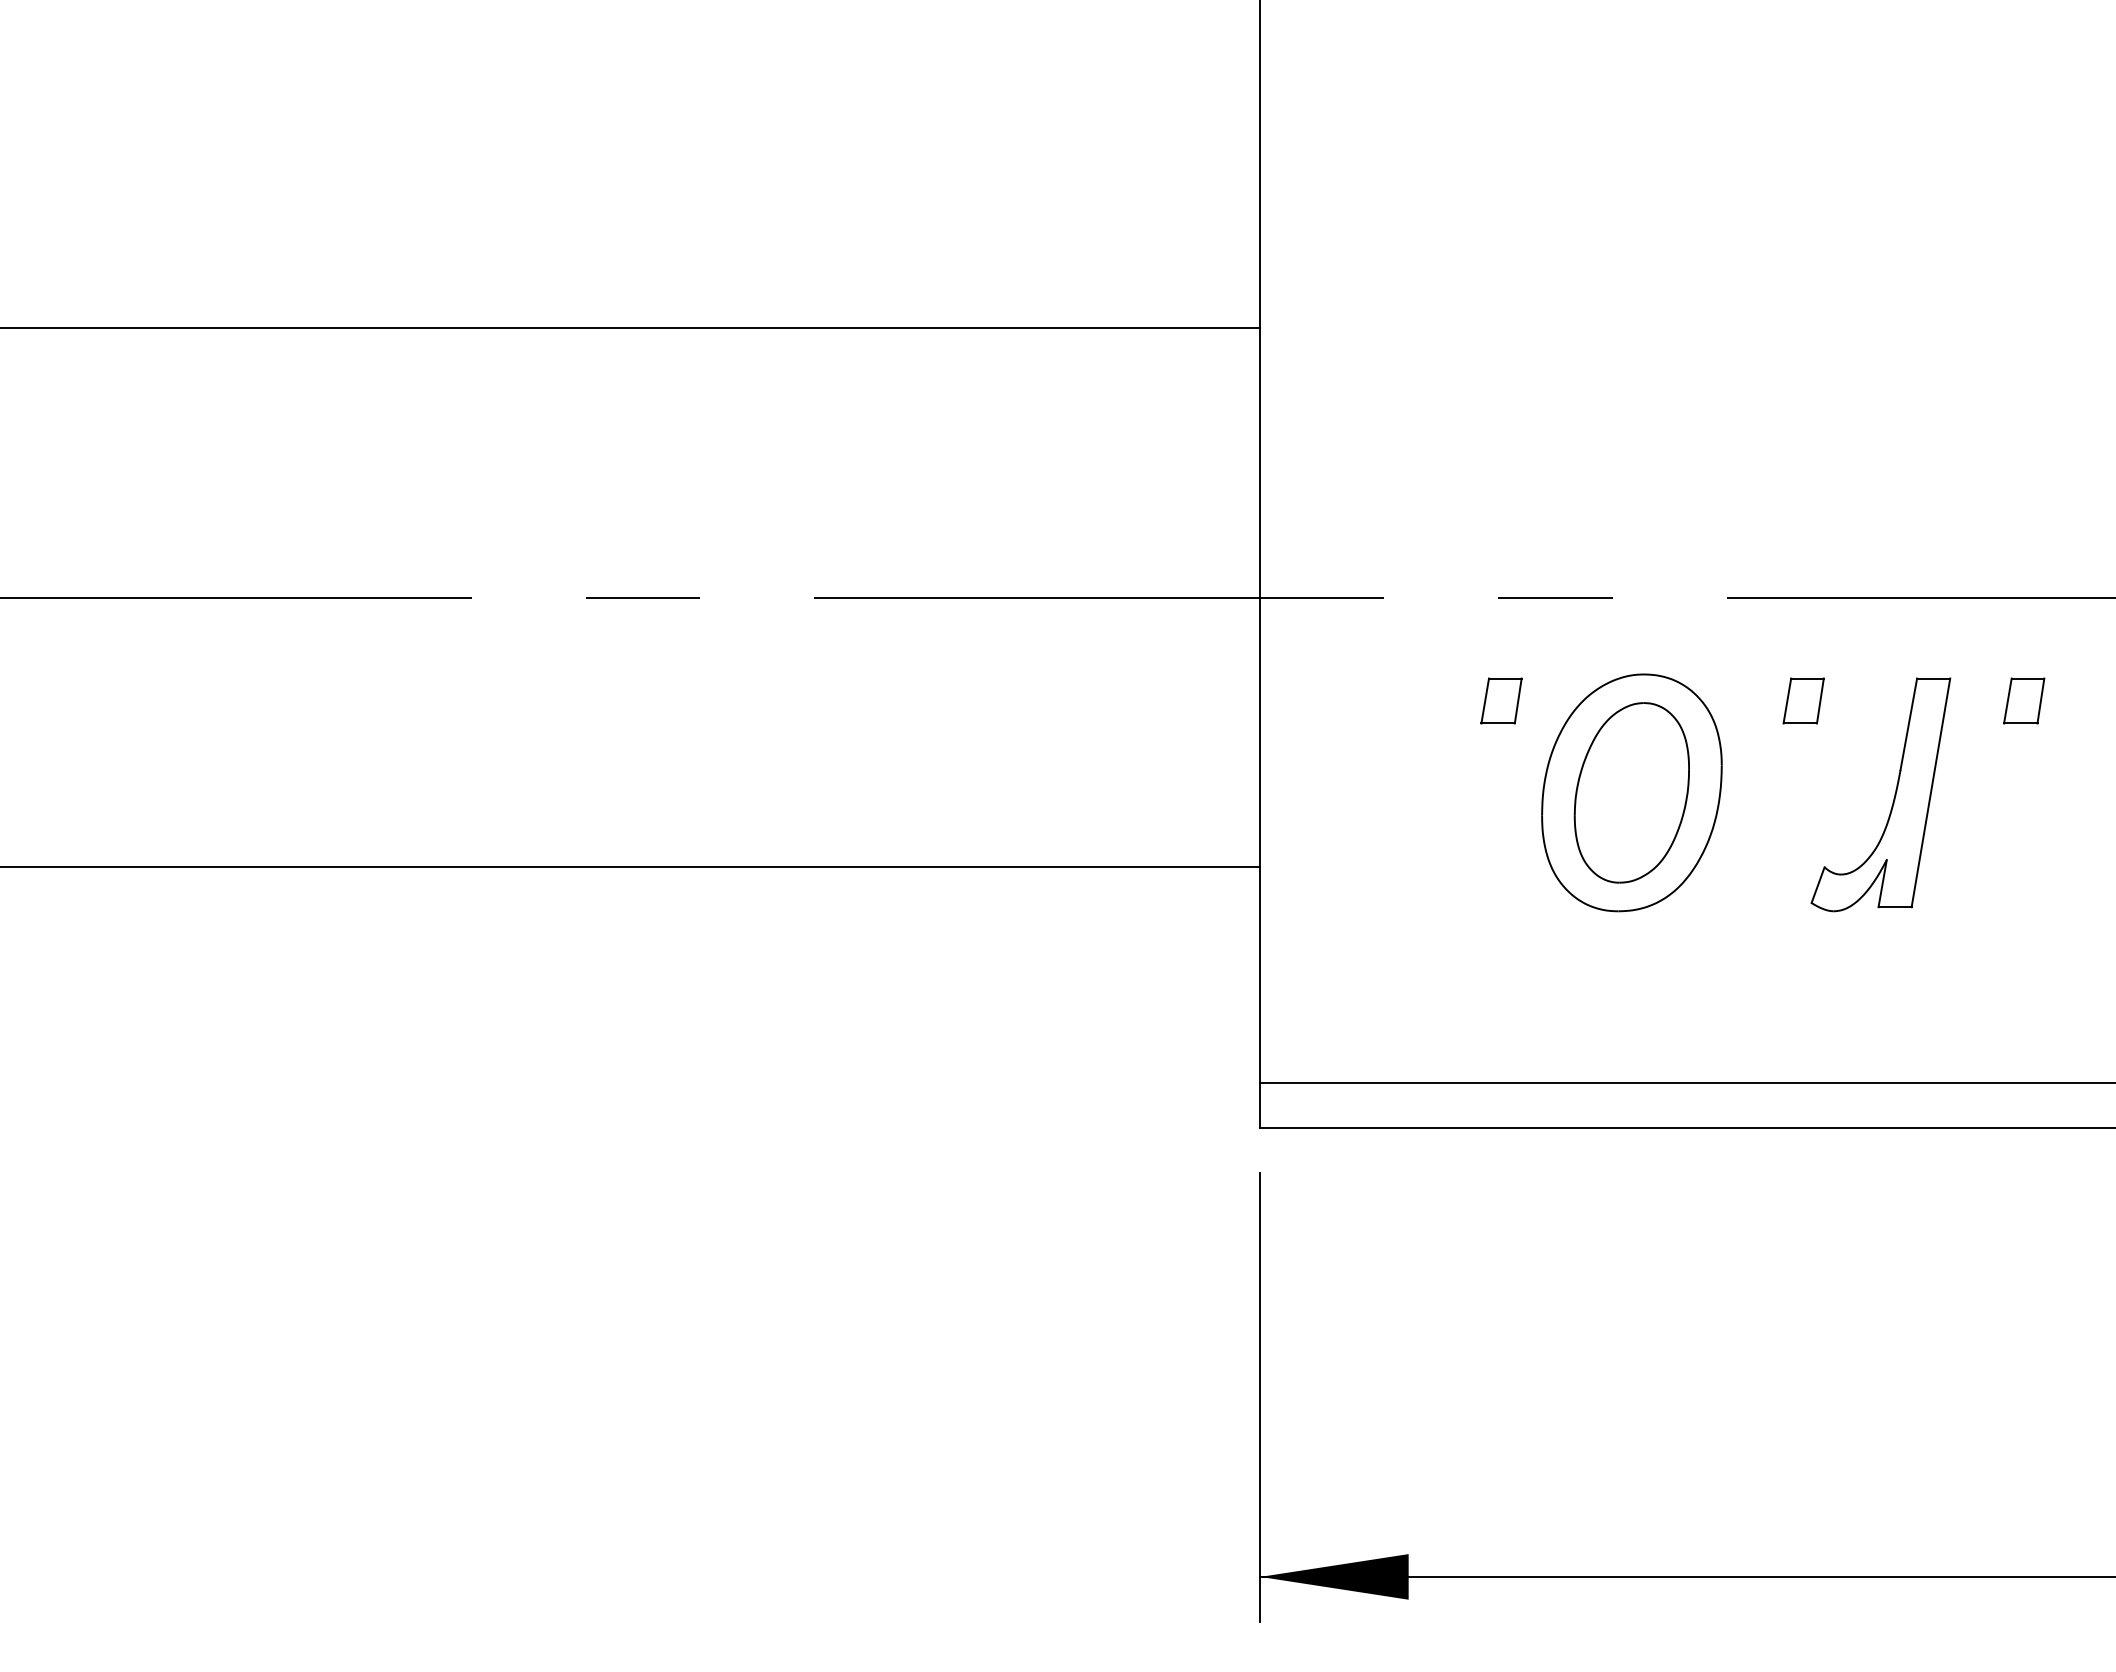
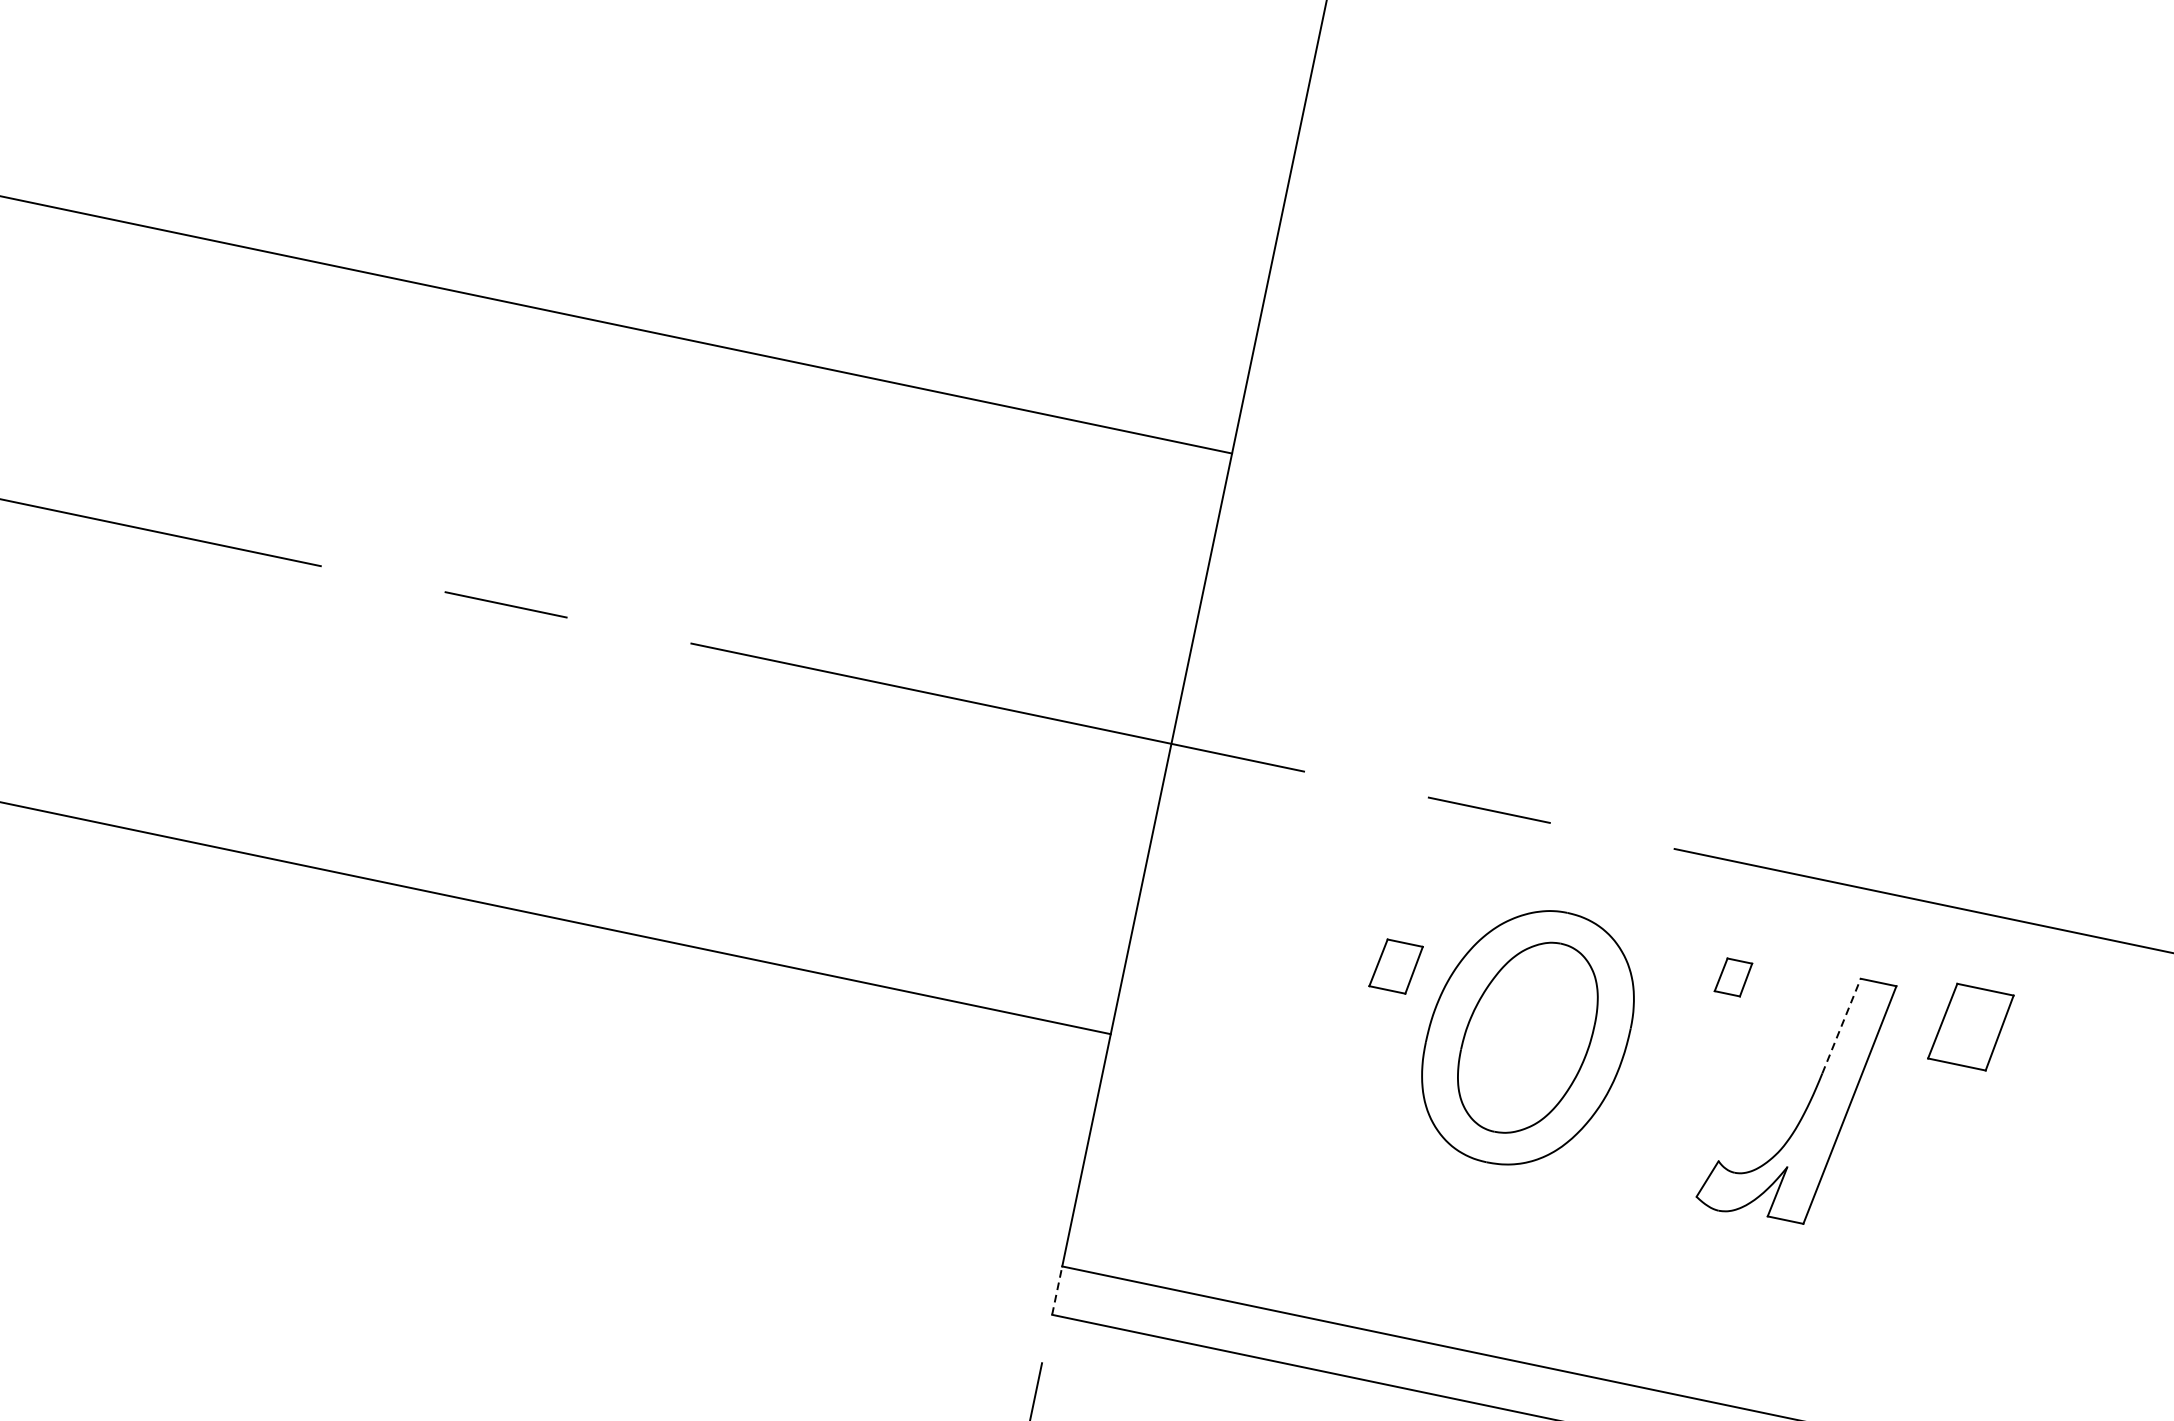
part: (1501, 700) -> (1396, 965), moved
part: (1803, 700) -> (1733, 976), size x0.7
part: (2024, 700) -> (1971, 1026), size x1.6
line: (1908, 723) -> (1841, 1025), solid -> dashed
line: (1260, 1104) -> (1057, 1289), solid -> dashed

